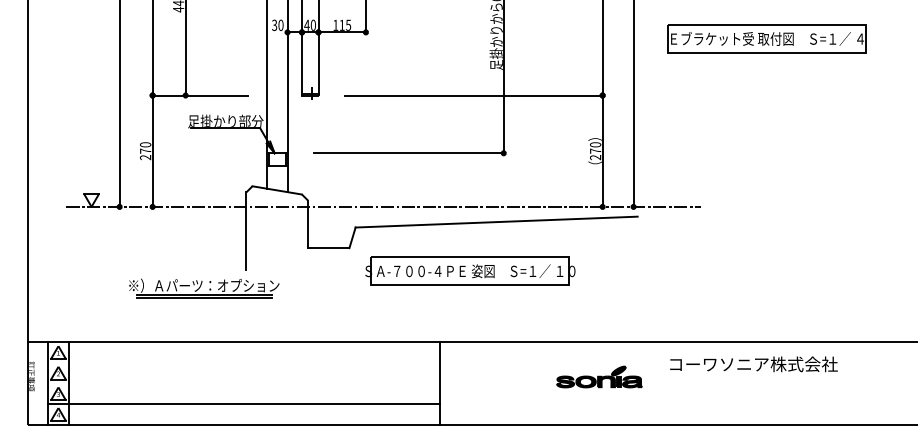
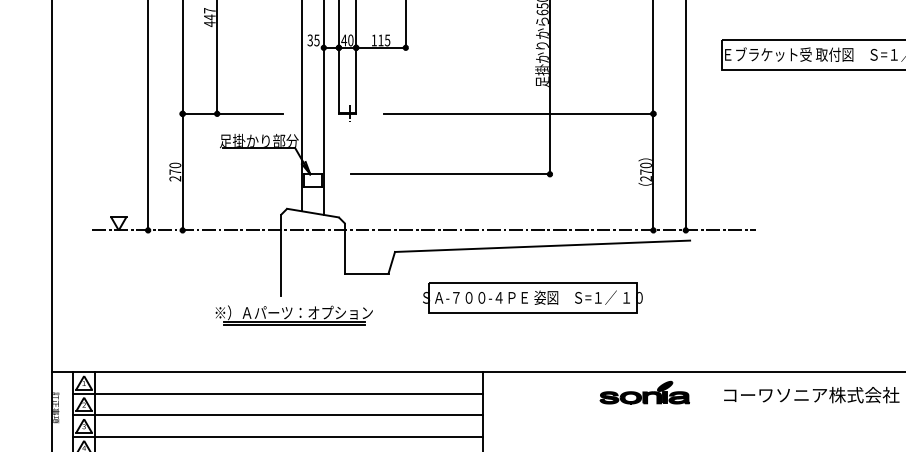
text: (280, 24) -> (316, 39), 30 -> 35
part: (470, 270) -> (532, 296), moved
part: (204, 288) -> (294, 315), moved
line: (244, 362) -> (278, 393), added
part: (599, 376) -> (644, 392), moved
line: (244, 383) -> (278, 415), added

